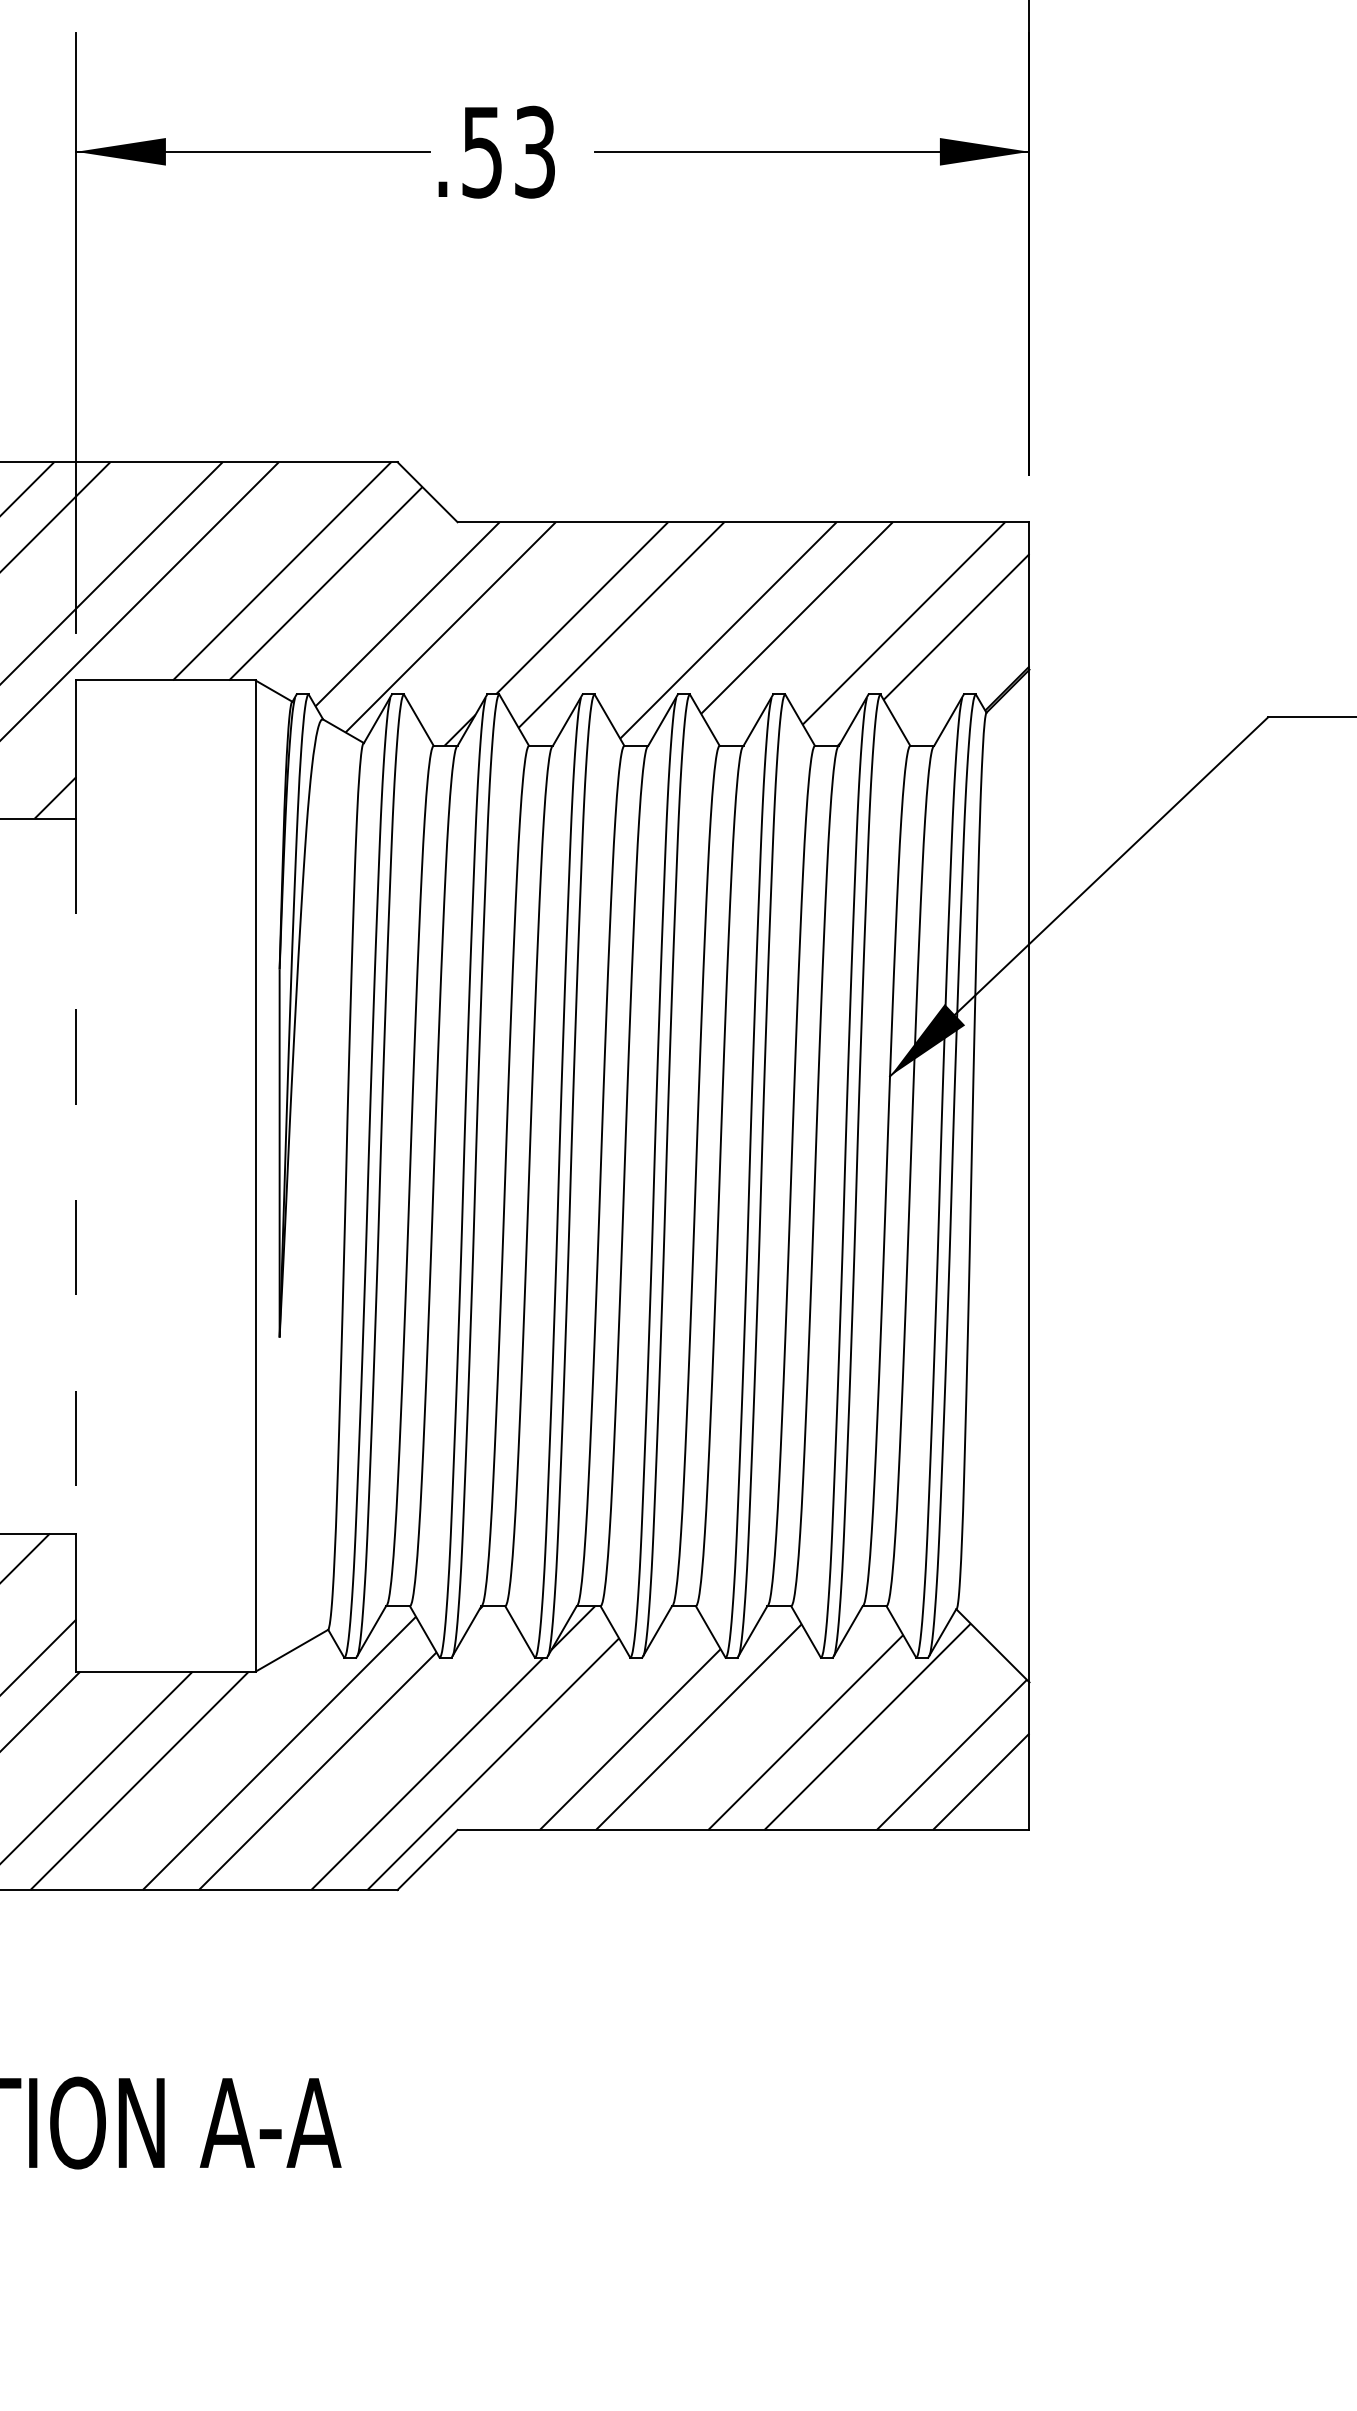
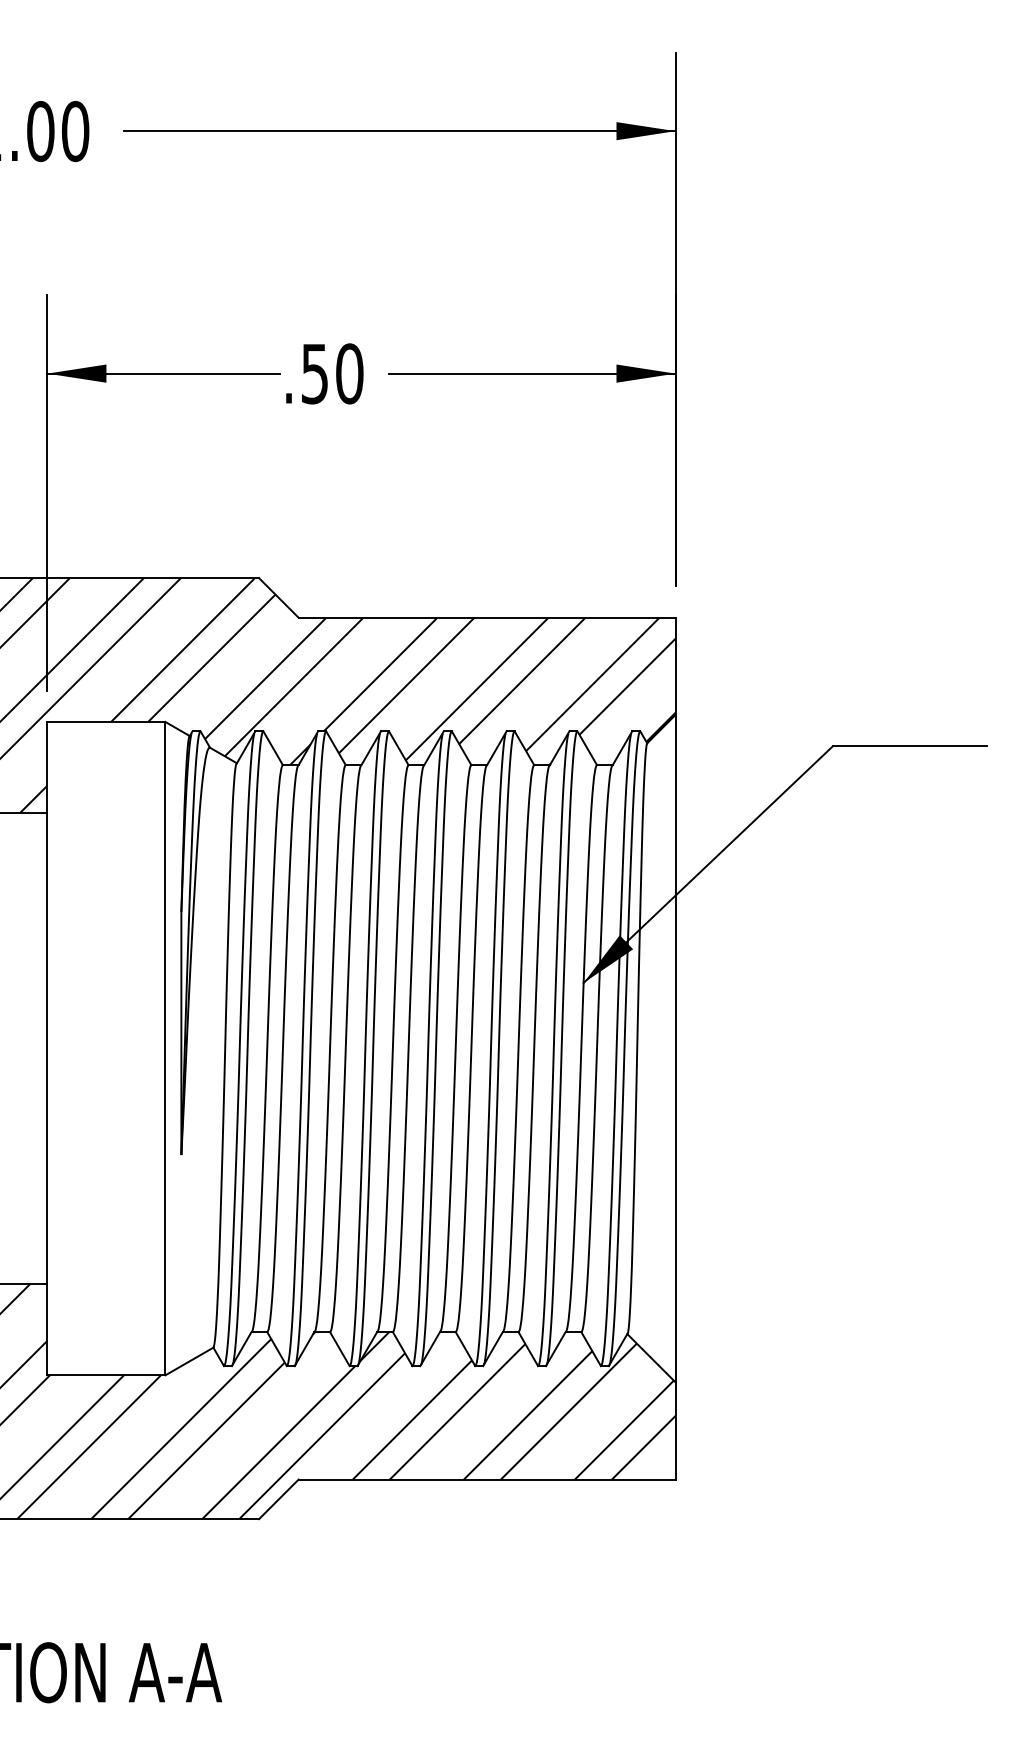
text: (534, 151) -> (349, 373), .53 -> .50
line: (76, 1175) -> (47, 1048), dashed -> solid

